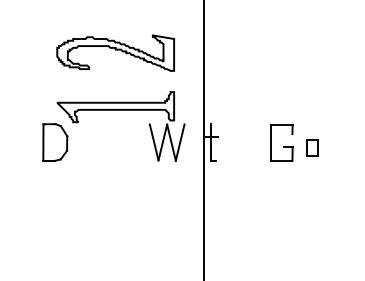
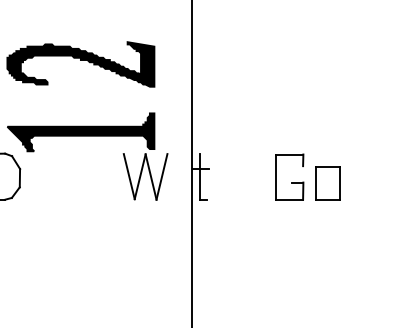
fill: (115, 52) -> (80, 63), added
fill: (115, 107) -> (80, 132), added
part: (312, 147) -> (328, 183), size x1.67

